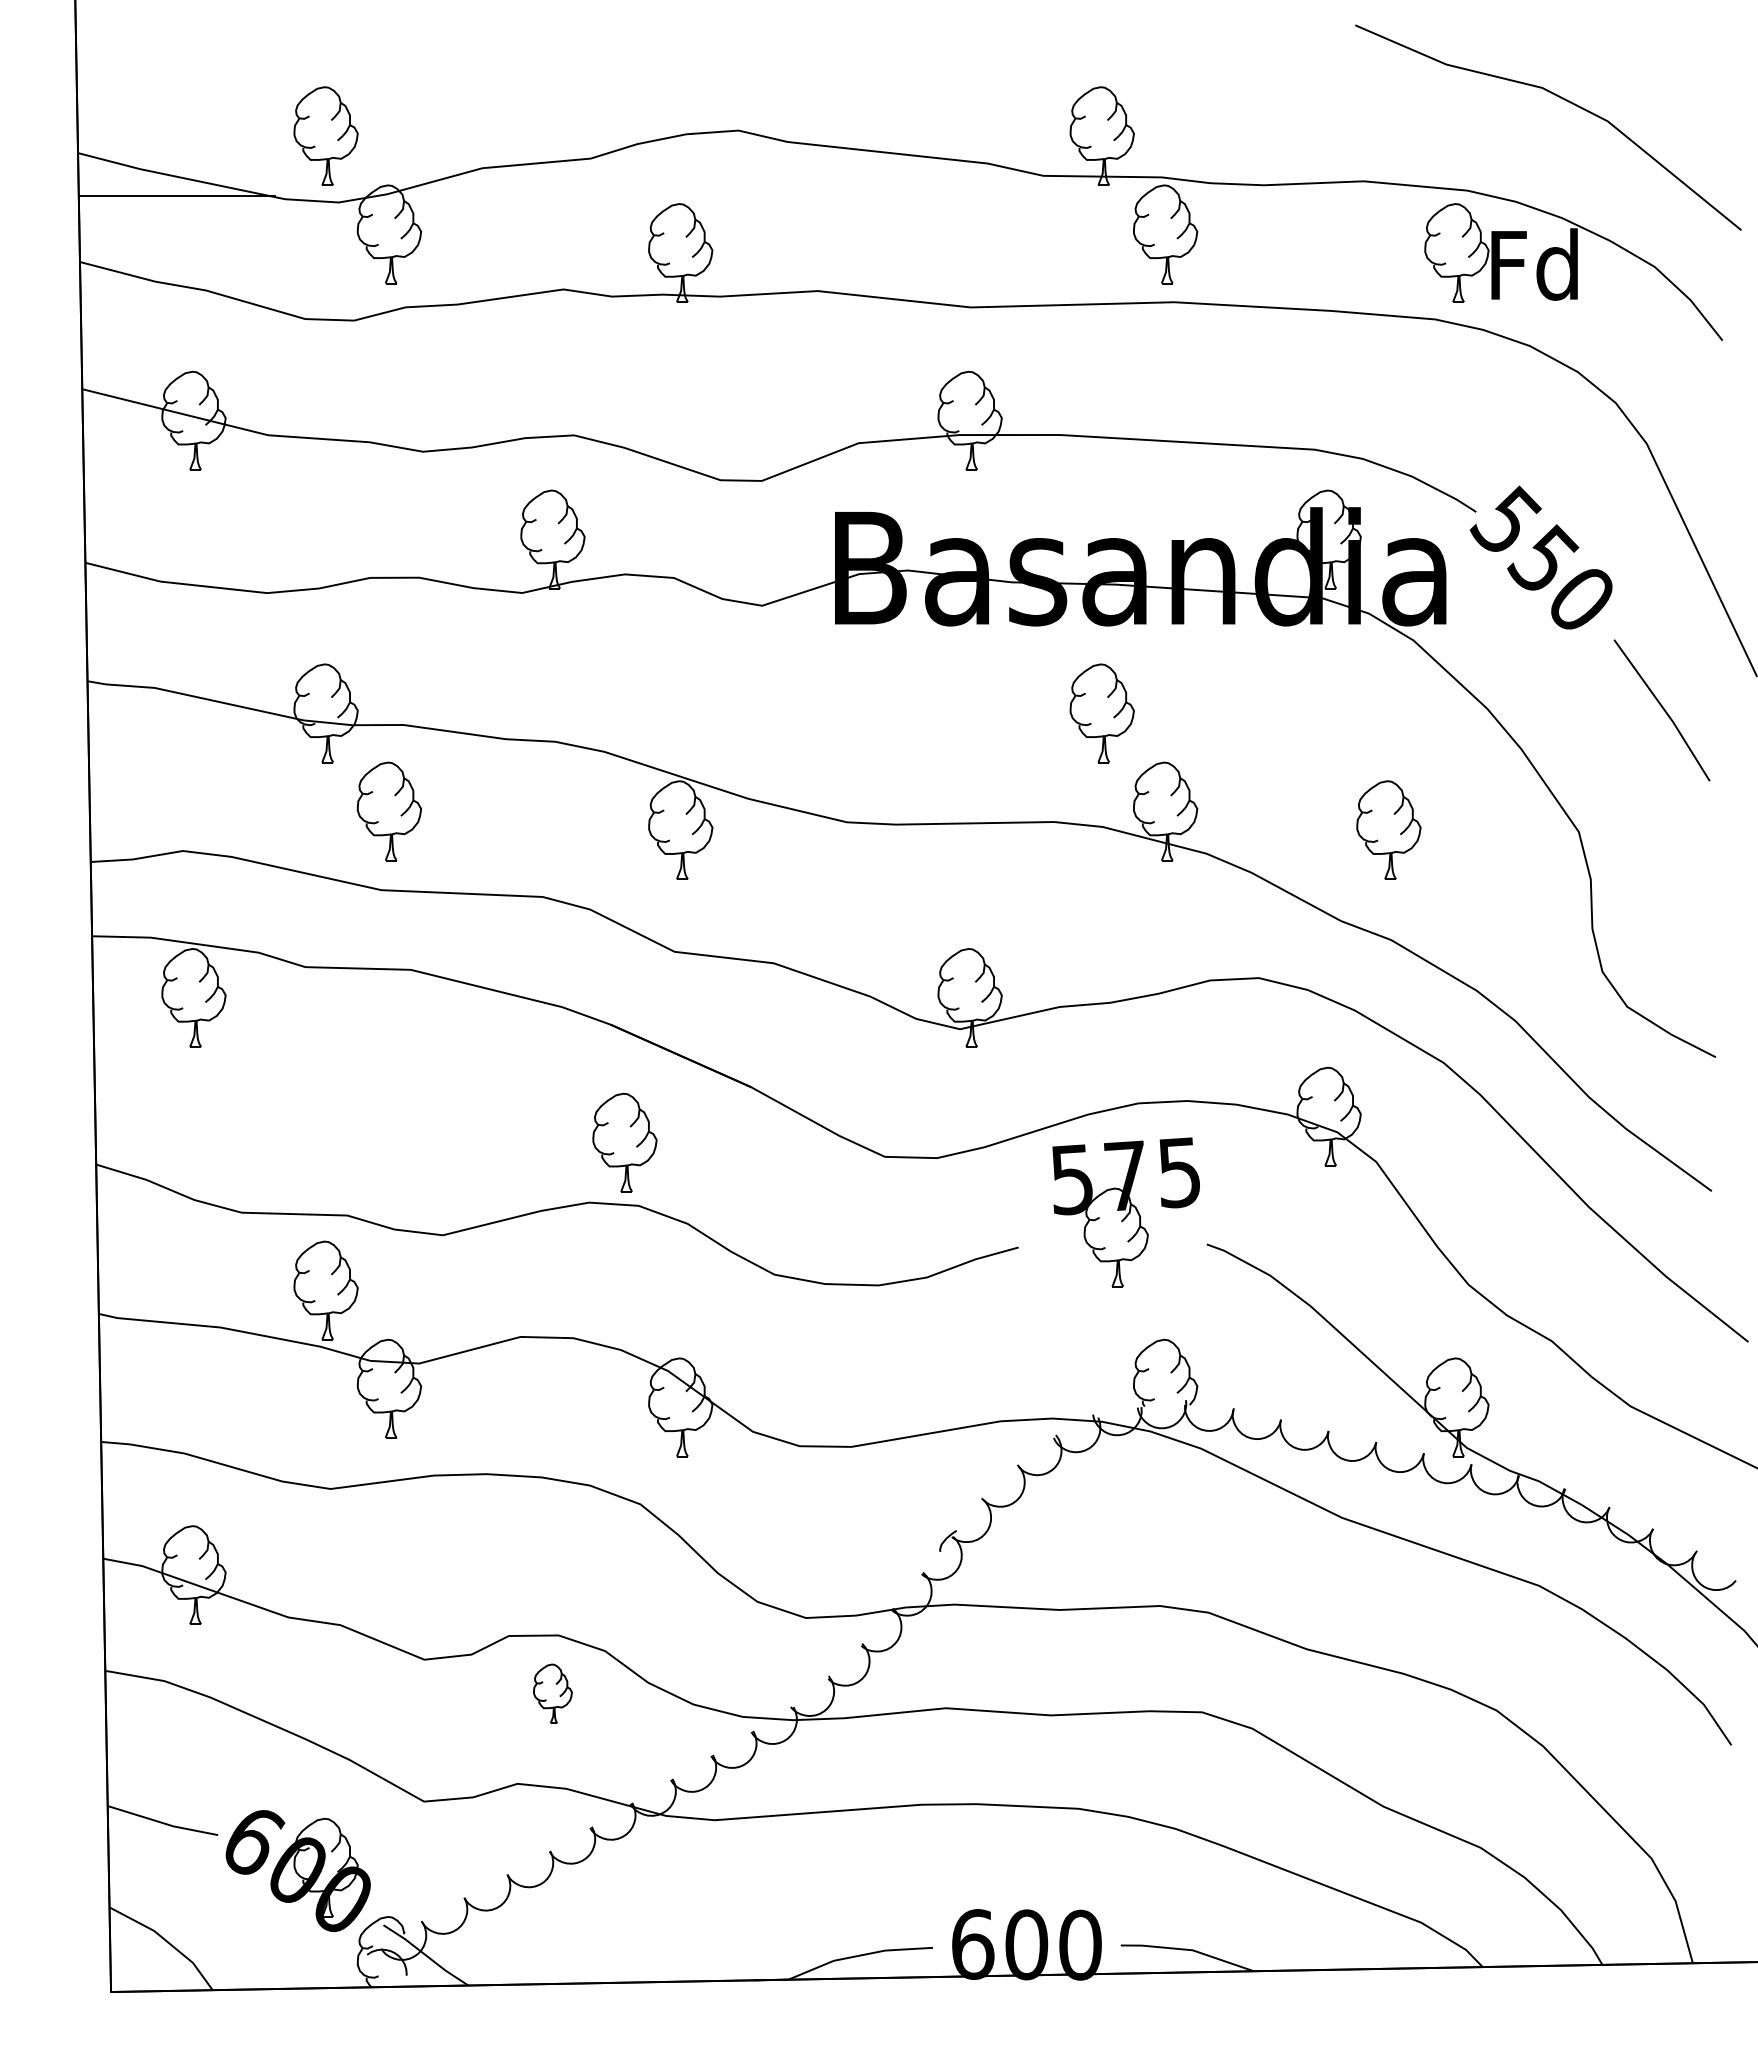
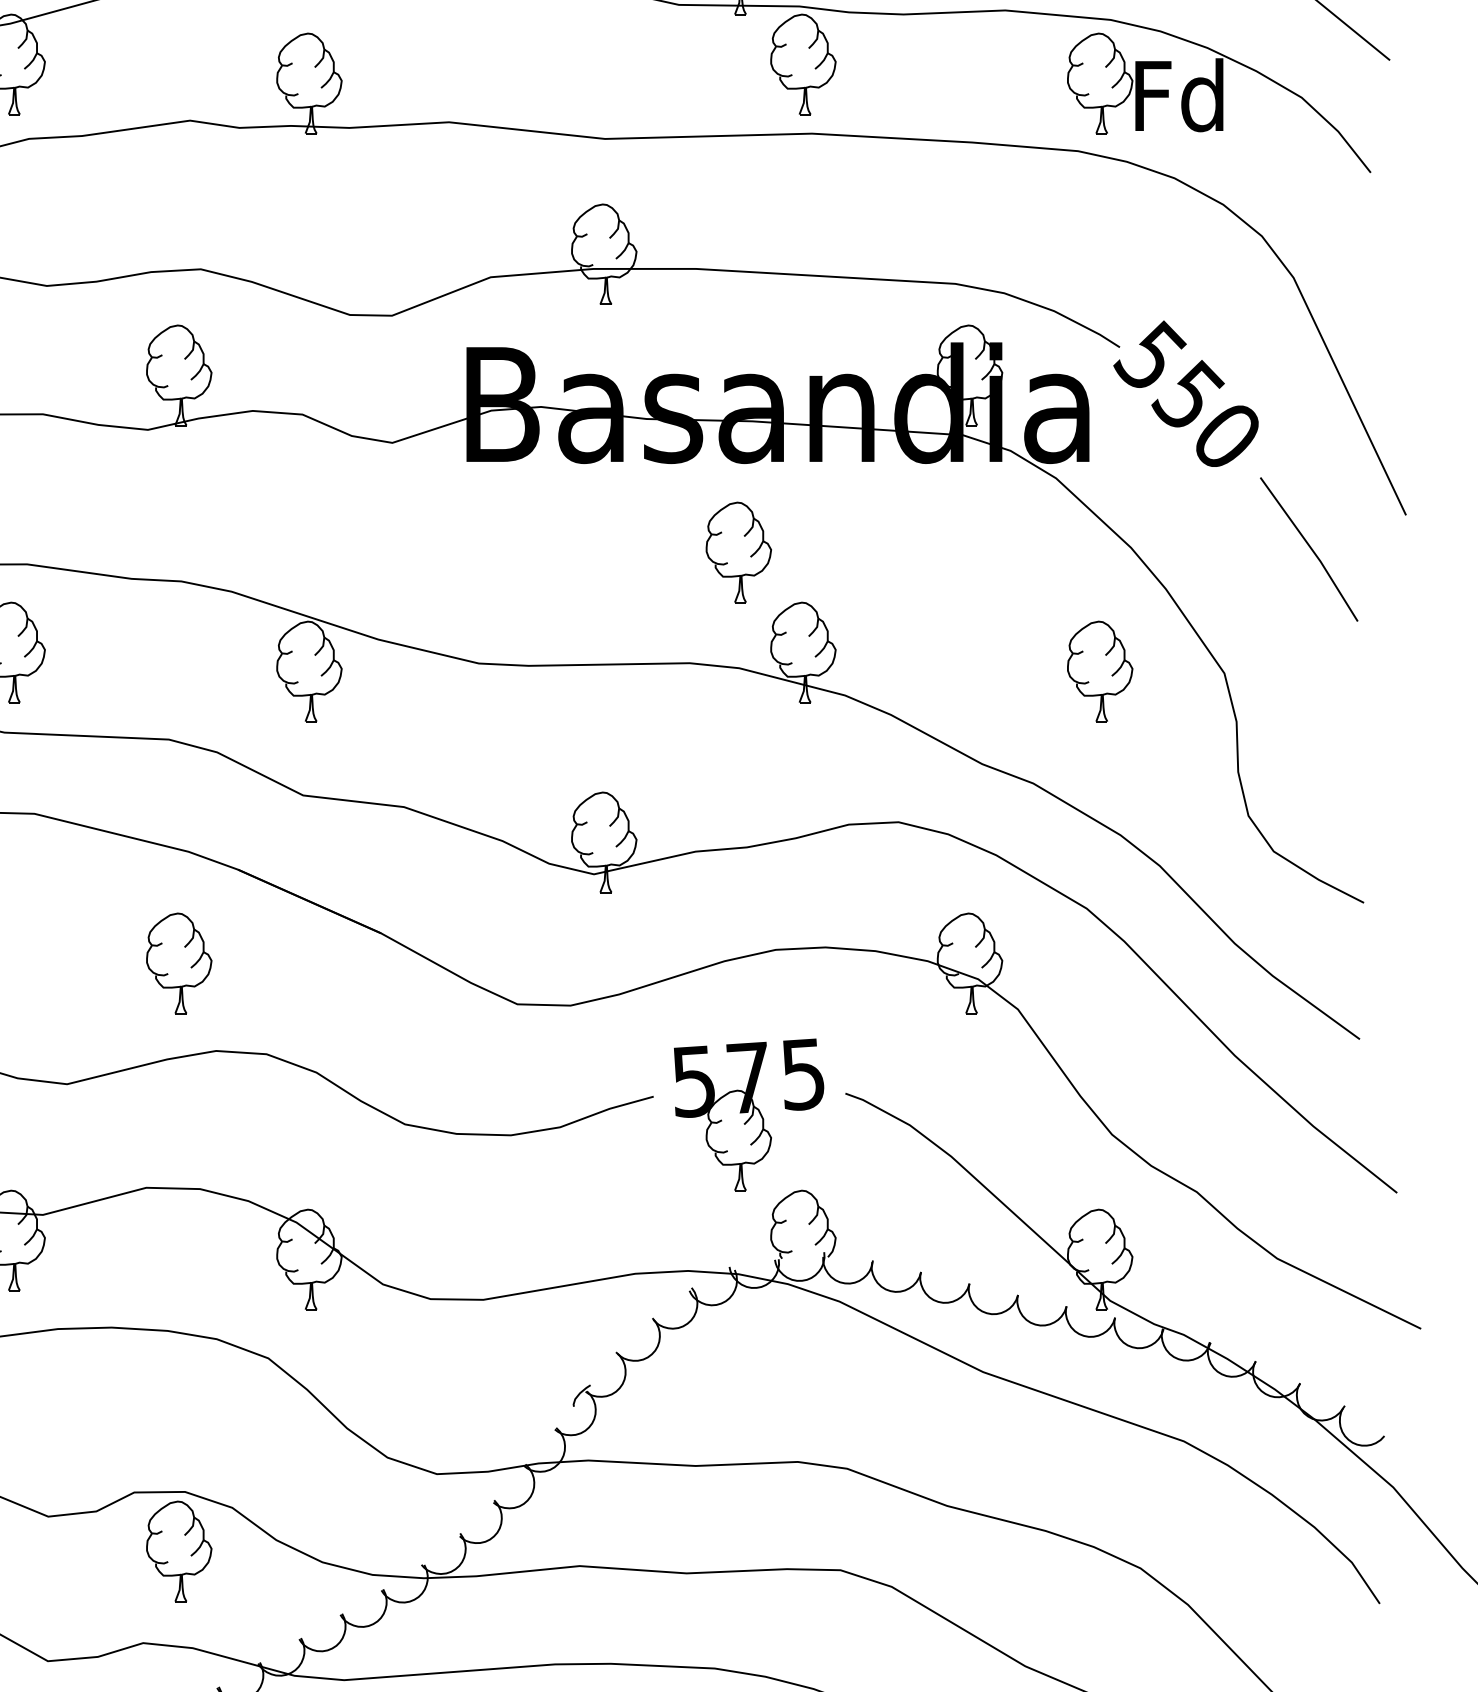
part: (1388, 829) -> (1099, 670), moved
part: (624, 1142) -> (178, 963), moved
part: (1125, 1212) -> (748, 1115), moved
part: (552, 1693) -> (178, 1551), size x1.67

